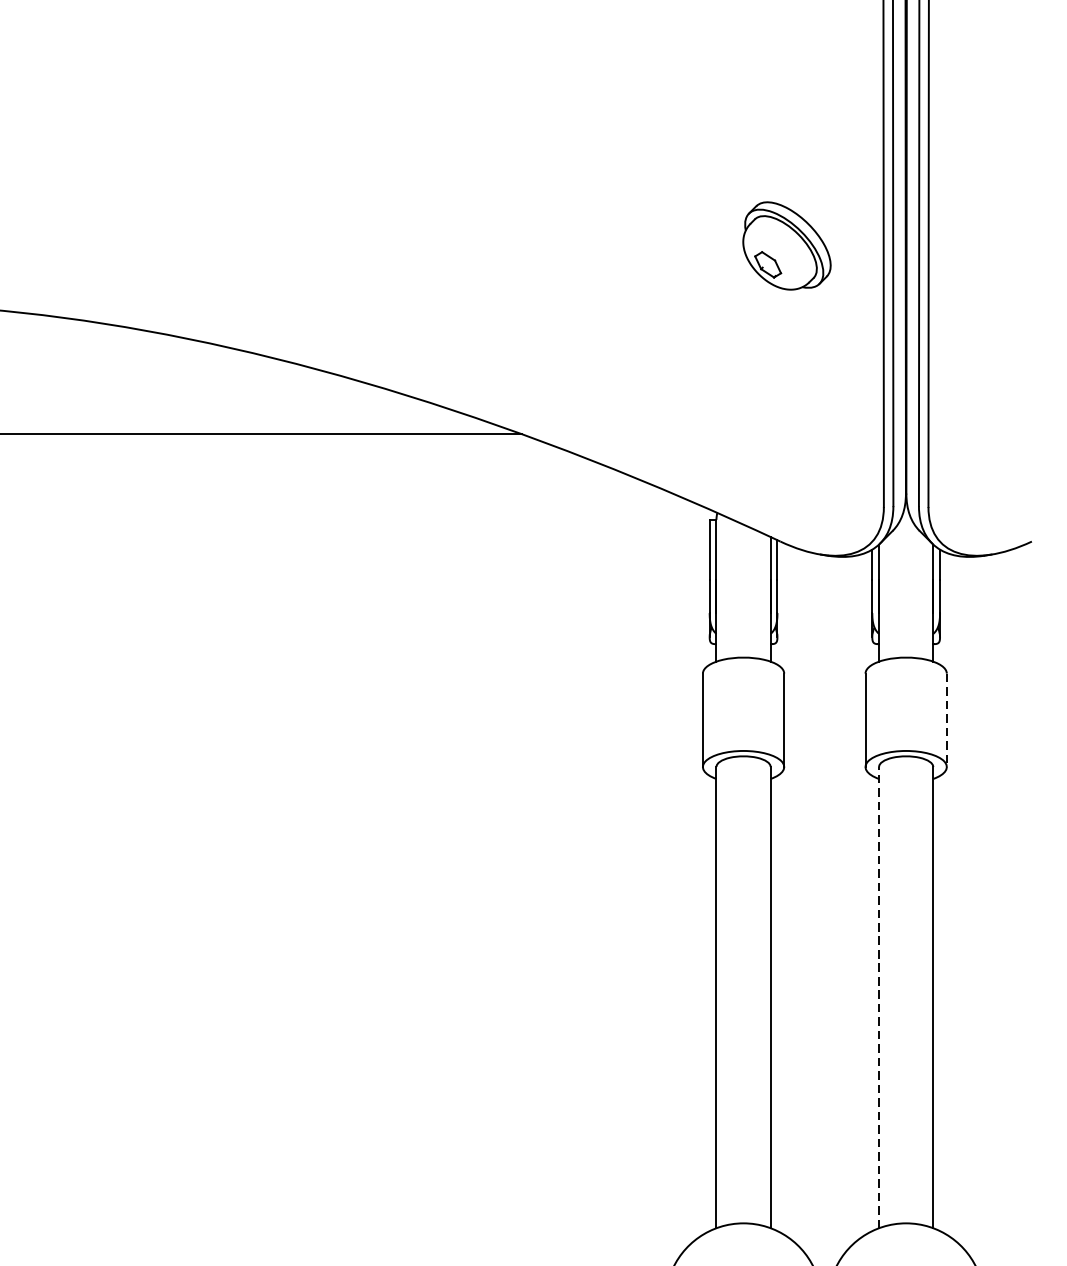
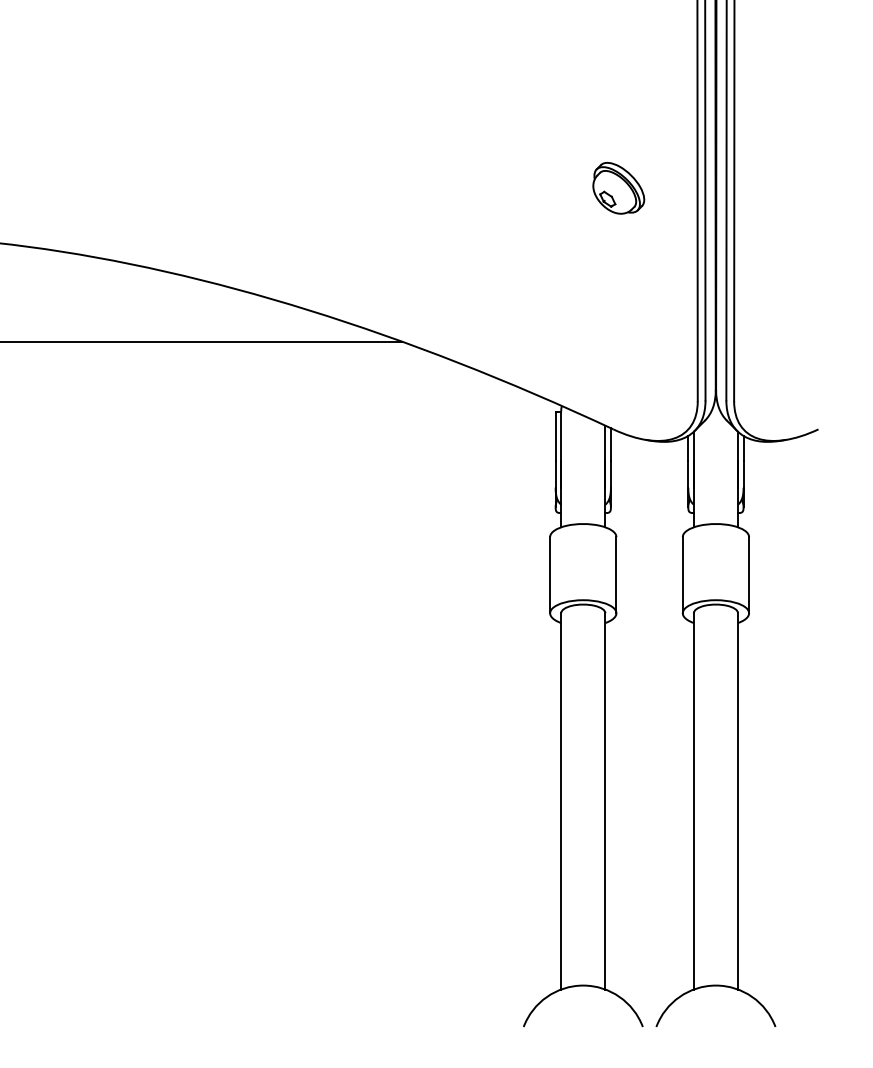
part: (786, 246) -> (618, 188), size x0.71
line: (947, 720) -> (749, 575), dashed -> solid
line: (878, 996) -> (693, 800), dashed -> solid

